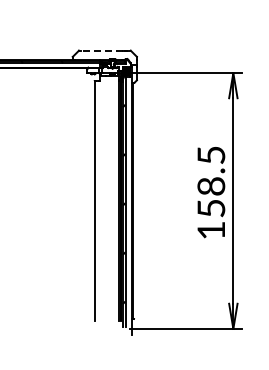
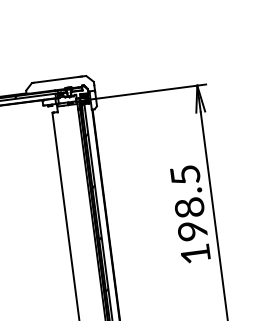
line: (101, 50) -> (55, 79), dashed -> solid
text: (211, 208) -> (192, 231), 158.5 -> 198.5

